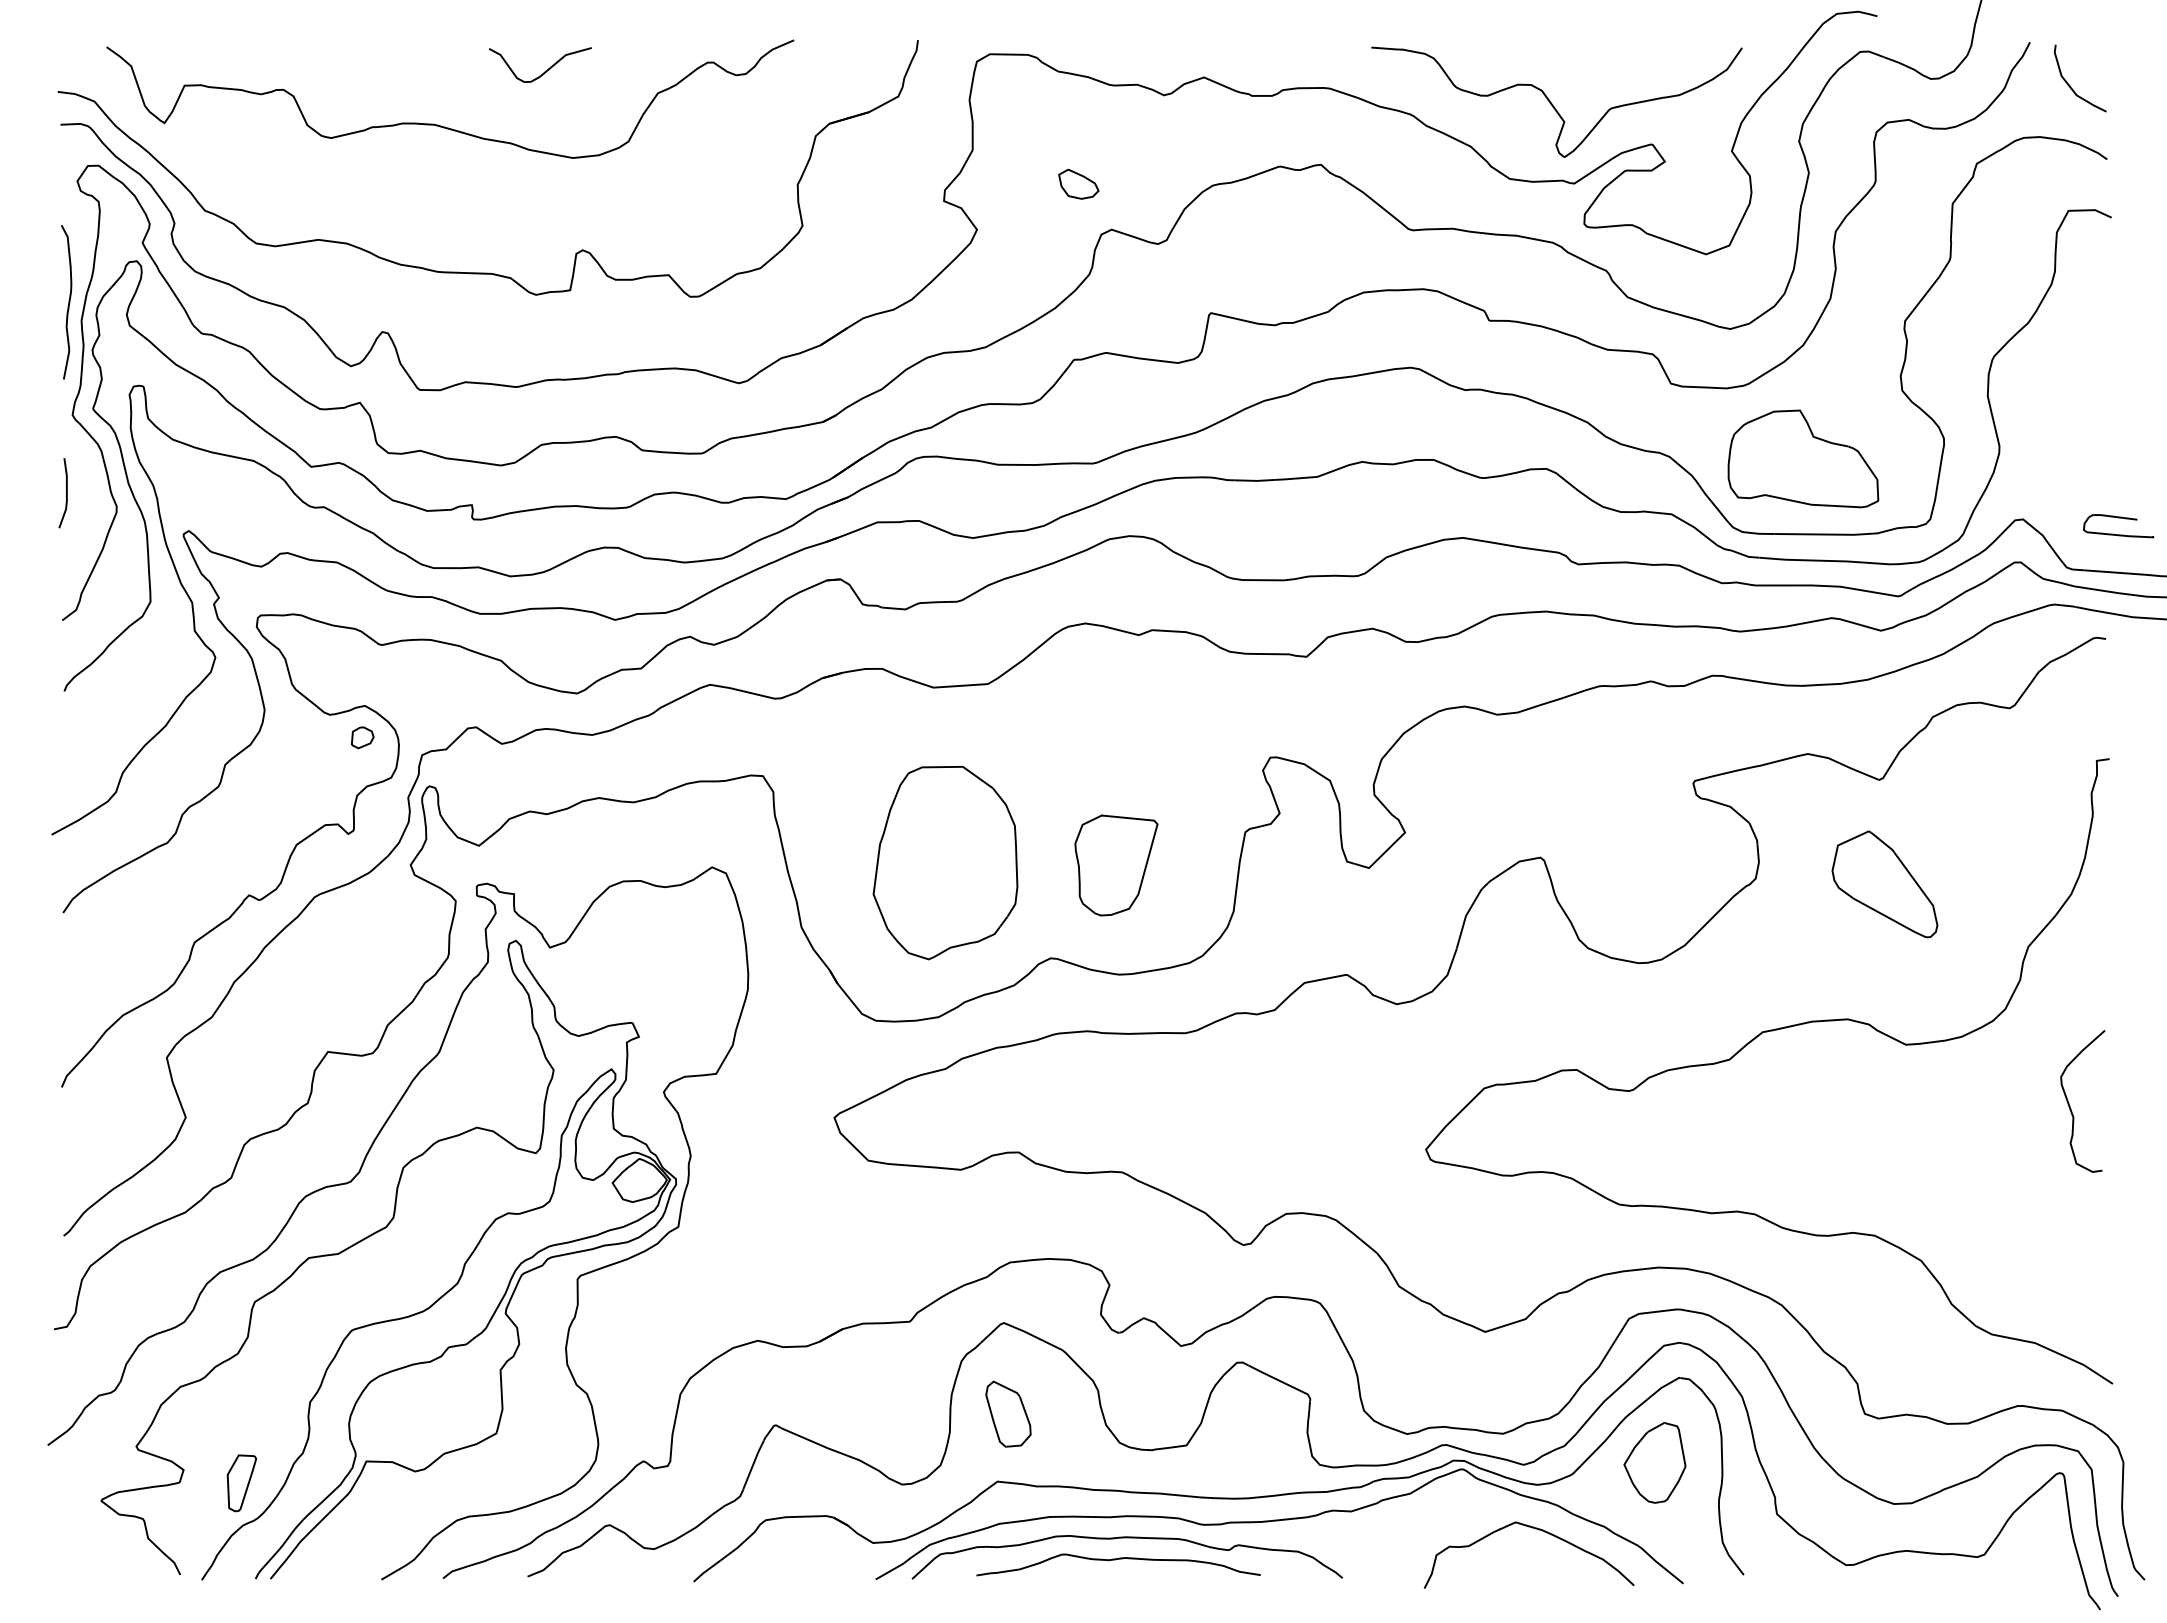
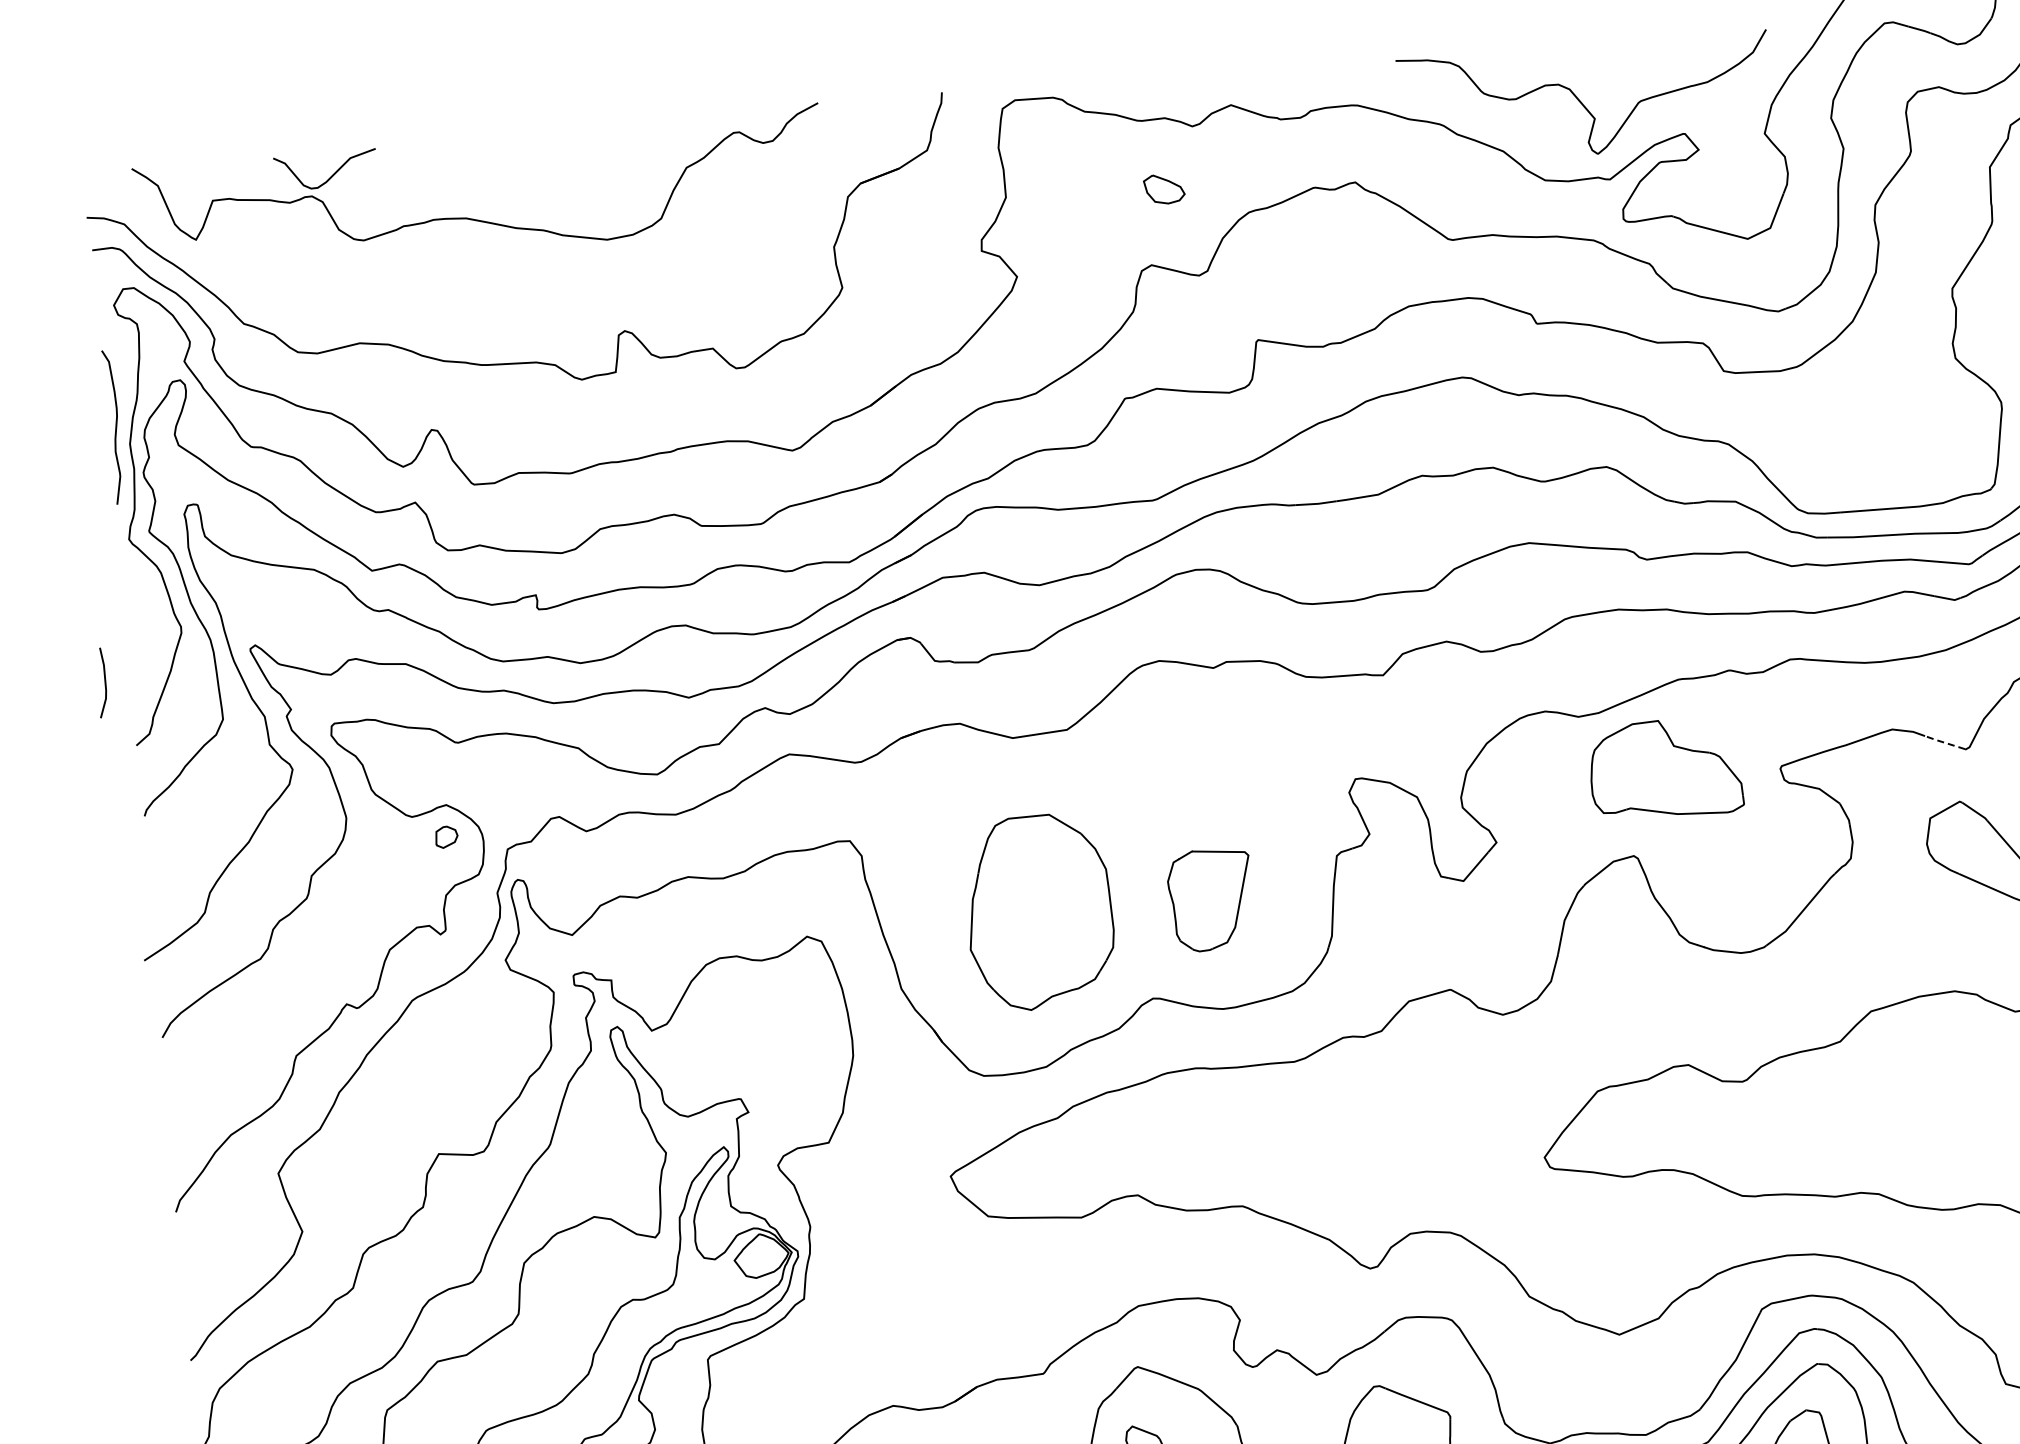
curve: (545, 70) -> (331, 175), moved
part: (1078, 184) -> (1164, 189), moved
part: (1803, 458) -> (1665, 768), moved
line: (66, 493) -> (105, 682), moved
line: (1858, 771) -> (1944, 742), solid -> dashed

